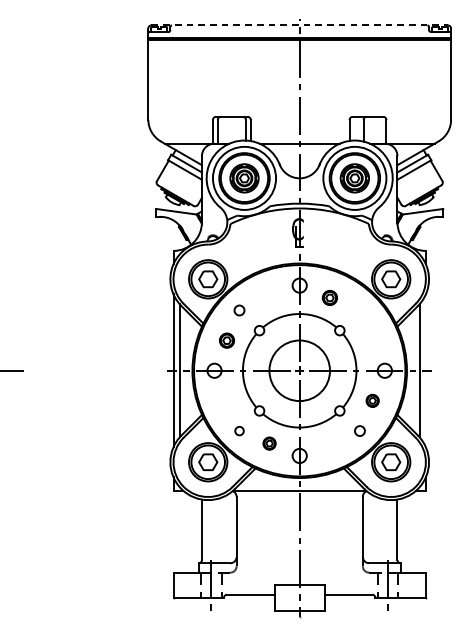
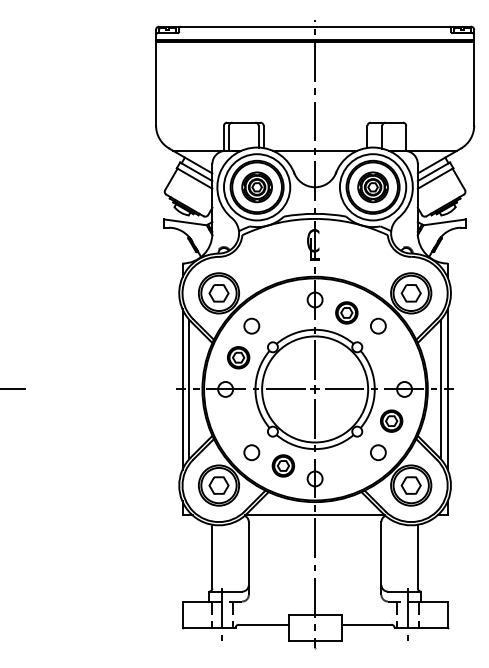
line: (300, 25) -> (315, 26), dashed -> solid
part: (329, 297) -> (346, 312), size x1.43
circle: (239, 309) -> (251, 325), size x1.43
circle: (360, 309) -> (378, 325), added
part: (226, 340) -> (238, 357), size x1.43
circle: (300, 370) -> (315, 389), size x1.67
line: (425, 370) -> (447, 389), added
part: (372, 400) -> (391, 420), size x1.67
circle: (239, 430) -> (251, 452), size x1.67
circle: (360, 430) -> (378, 452), size x1.43
part: (269, 443) -> (283, 465), size x1.67

